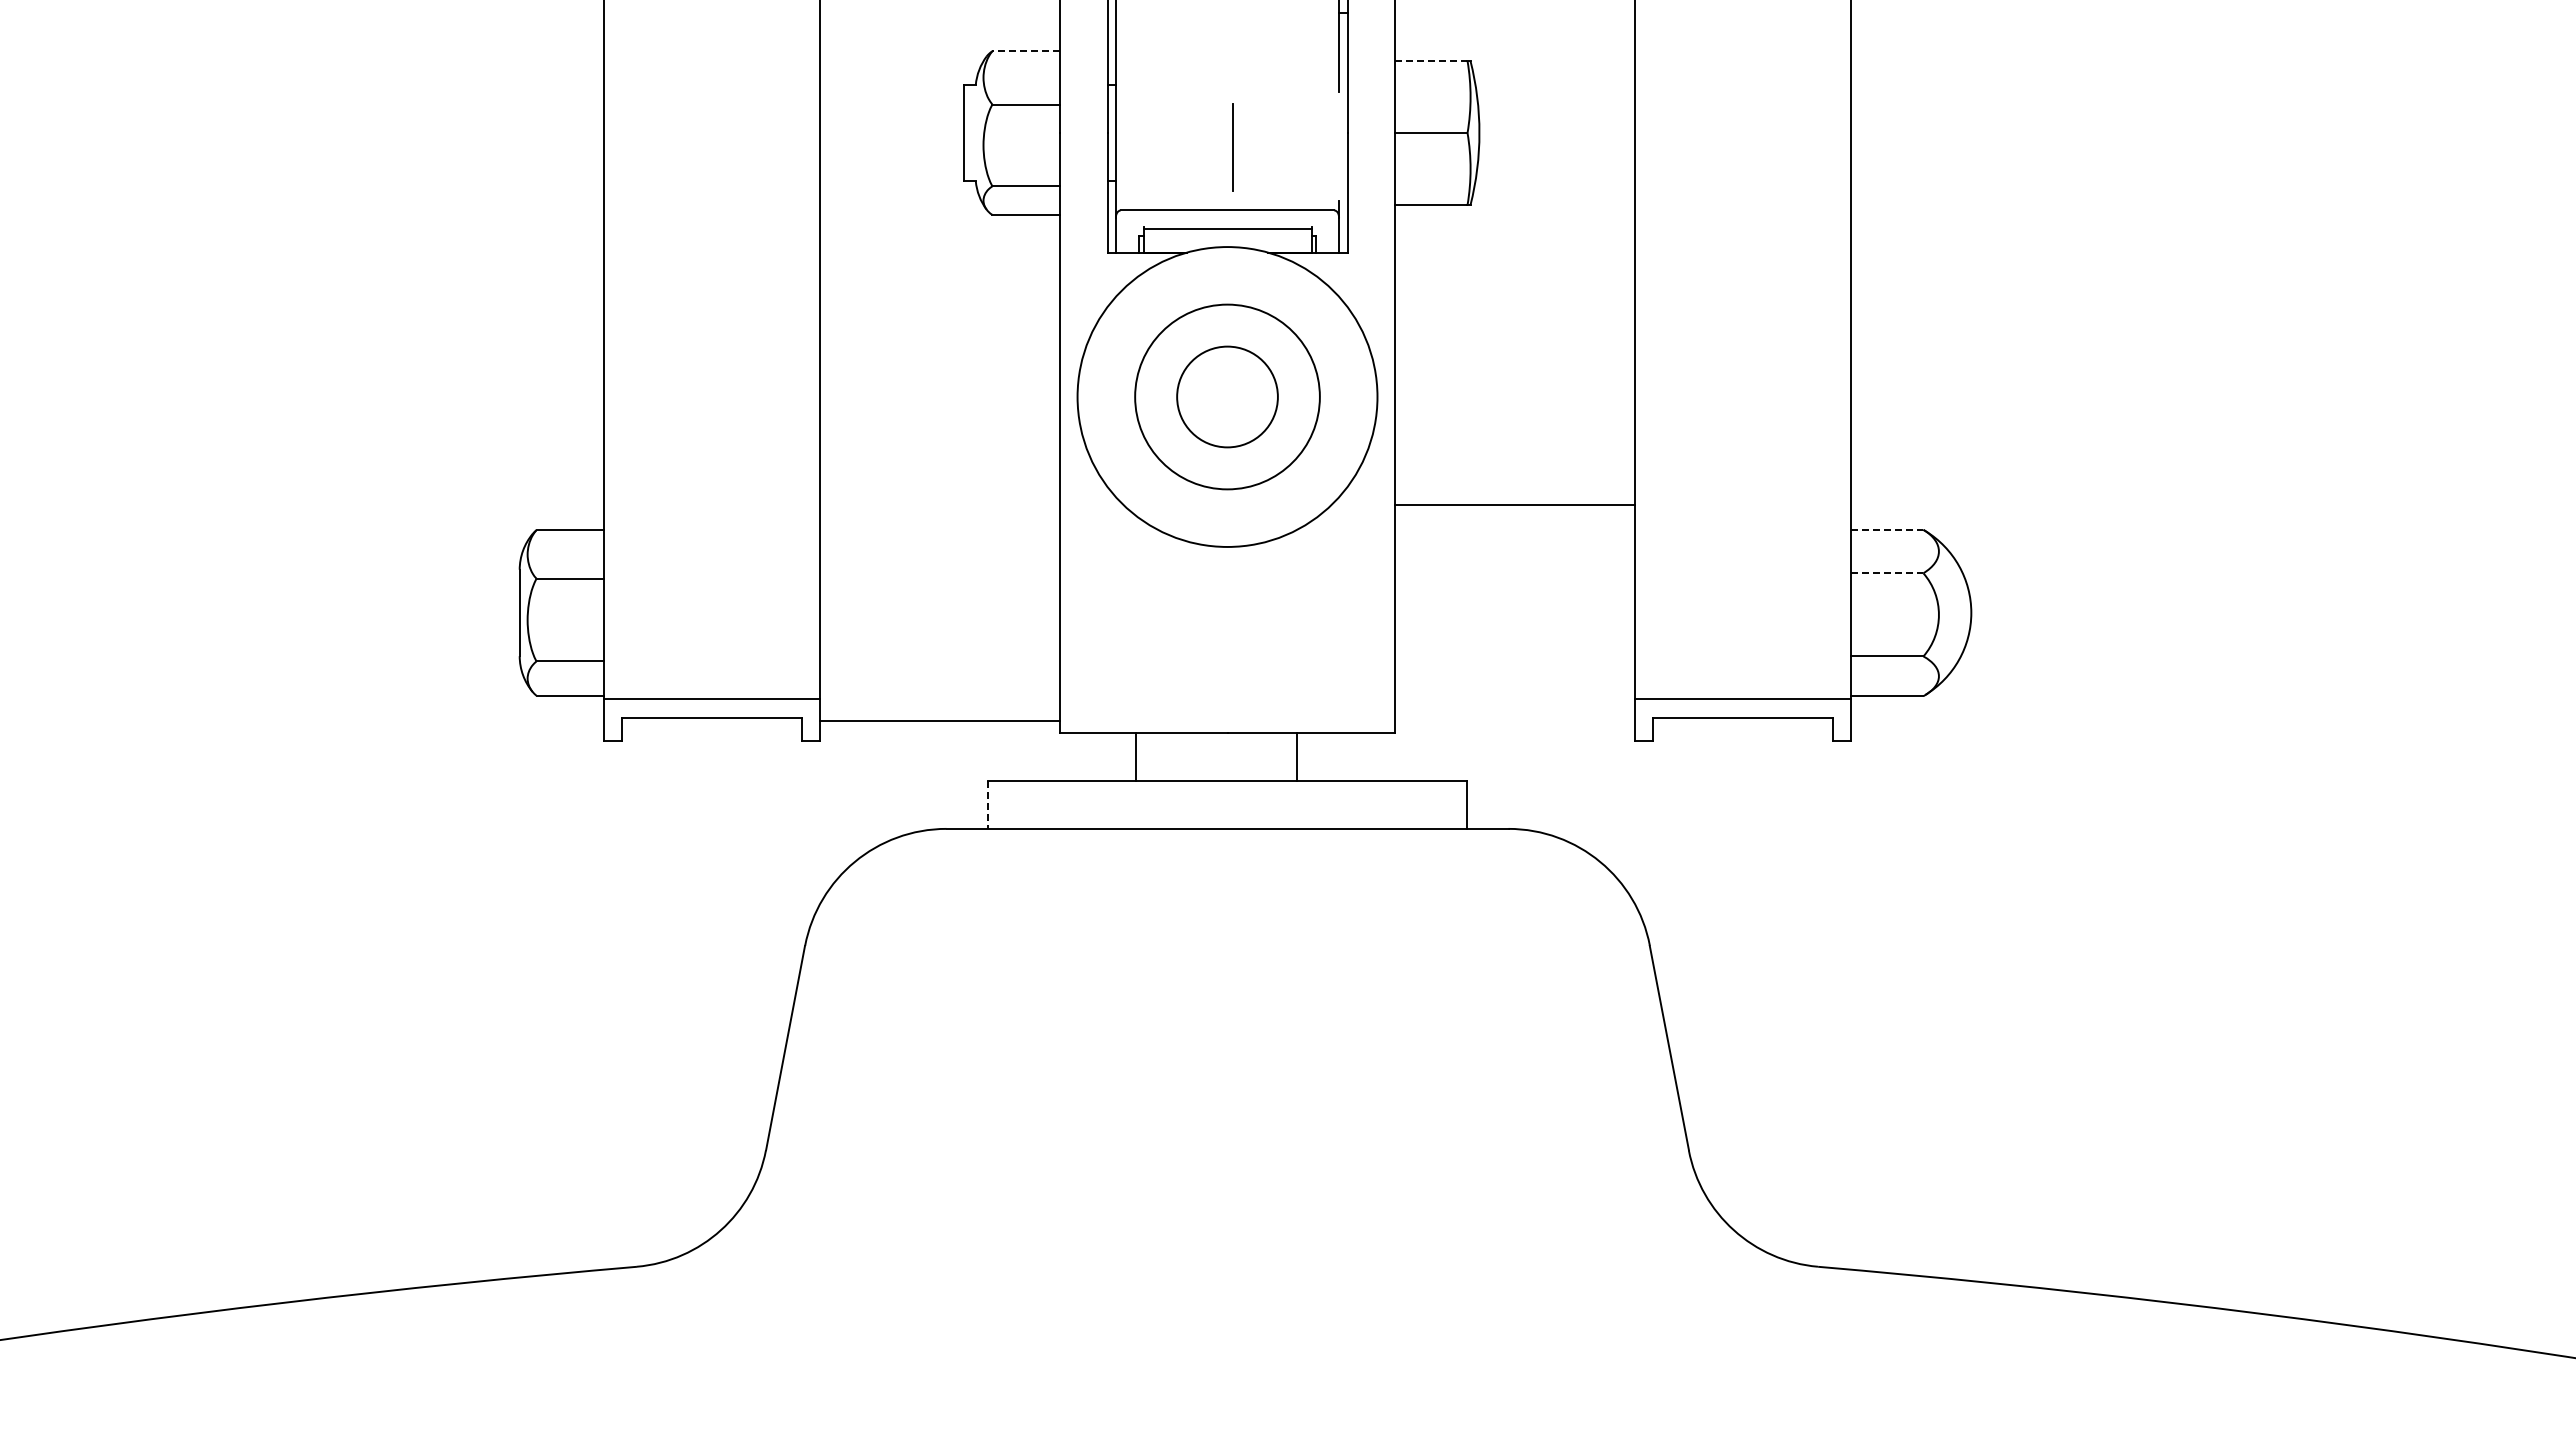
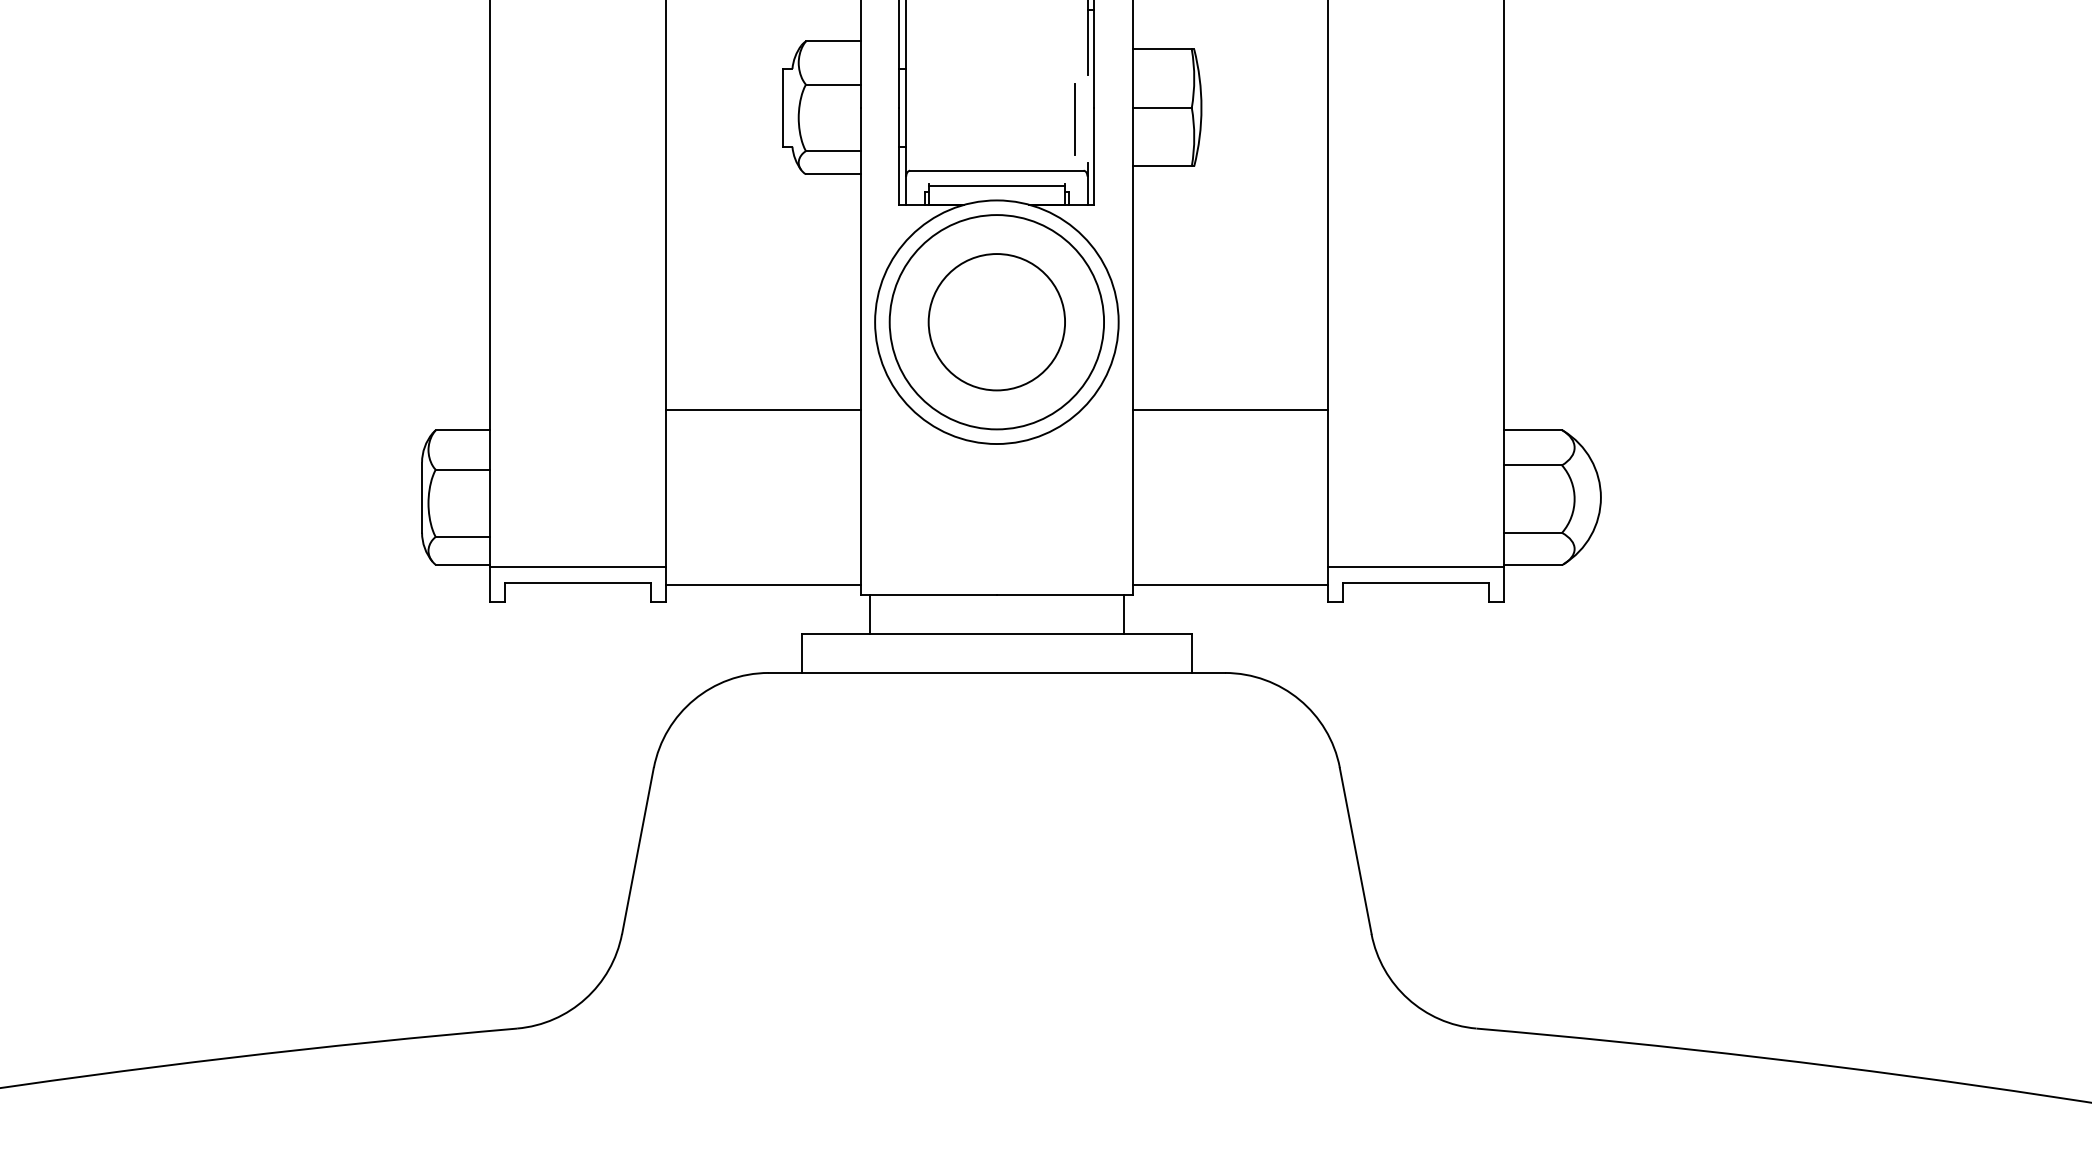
line: (1025, 51) -> (832, 41), dashed -> solid
line: (1431, 61) -> (1162, 49), dashed -> solid
line: (1232, 147) -> (1074, 119), moved
circle: (1227, 396) -> (996, 321), size x1.43
circle: (1227, 396) -> (996, 321), size x1.67
line: (939, 504) -> (762, 409), added
line: (1887, 529) -> (1532, 429), dashed -> solid
line: (1887, 573) -> (1532, 465), dashed -> solid
line: (1515, 720) -> (1230, 584), added
line: (1135, 756) -> (870, 614), moved
line: (1297, 756) -> (1123, 614), moved
line: (987, 804) -> (801, 653), dashed -> solid

